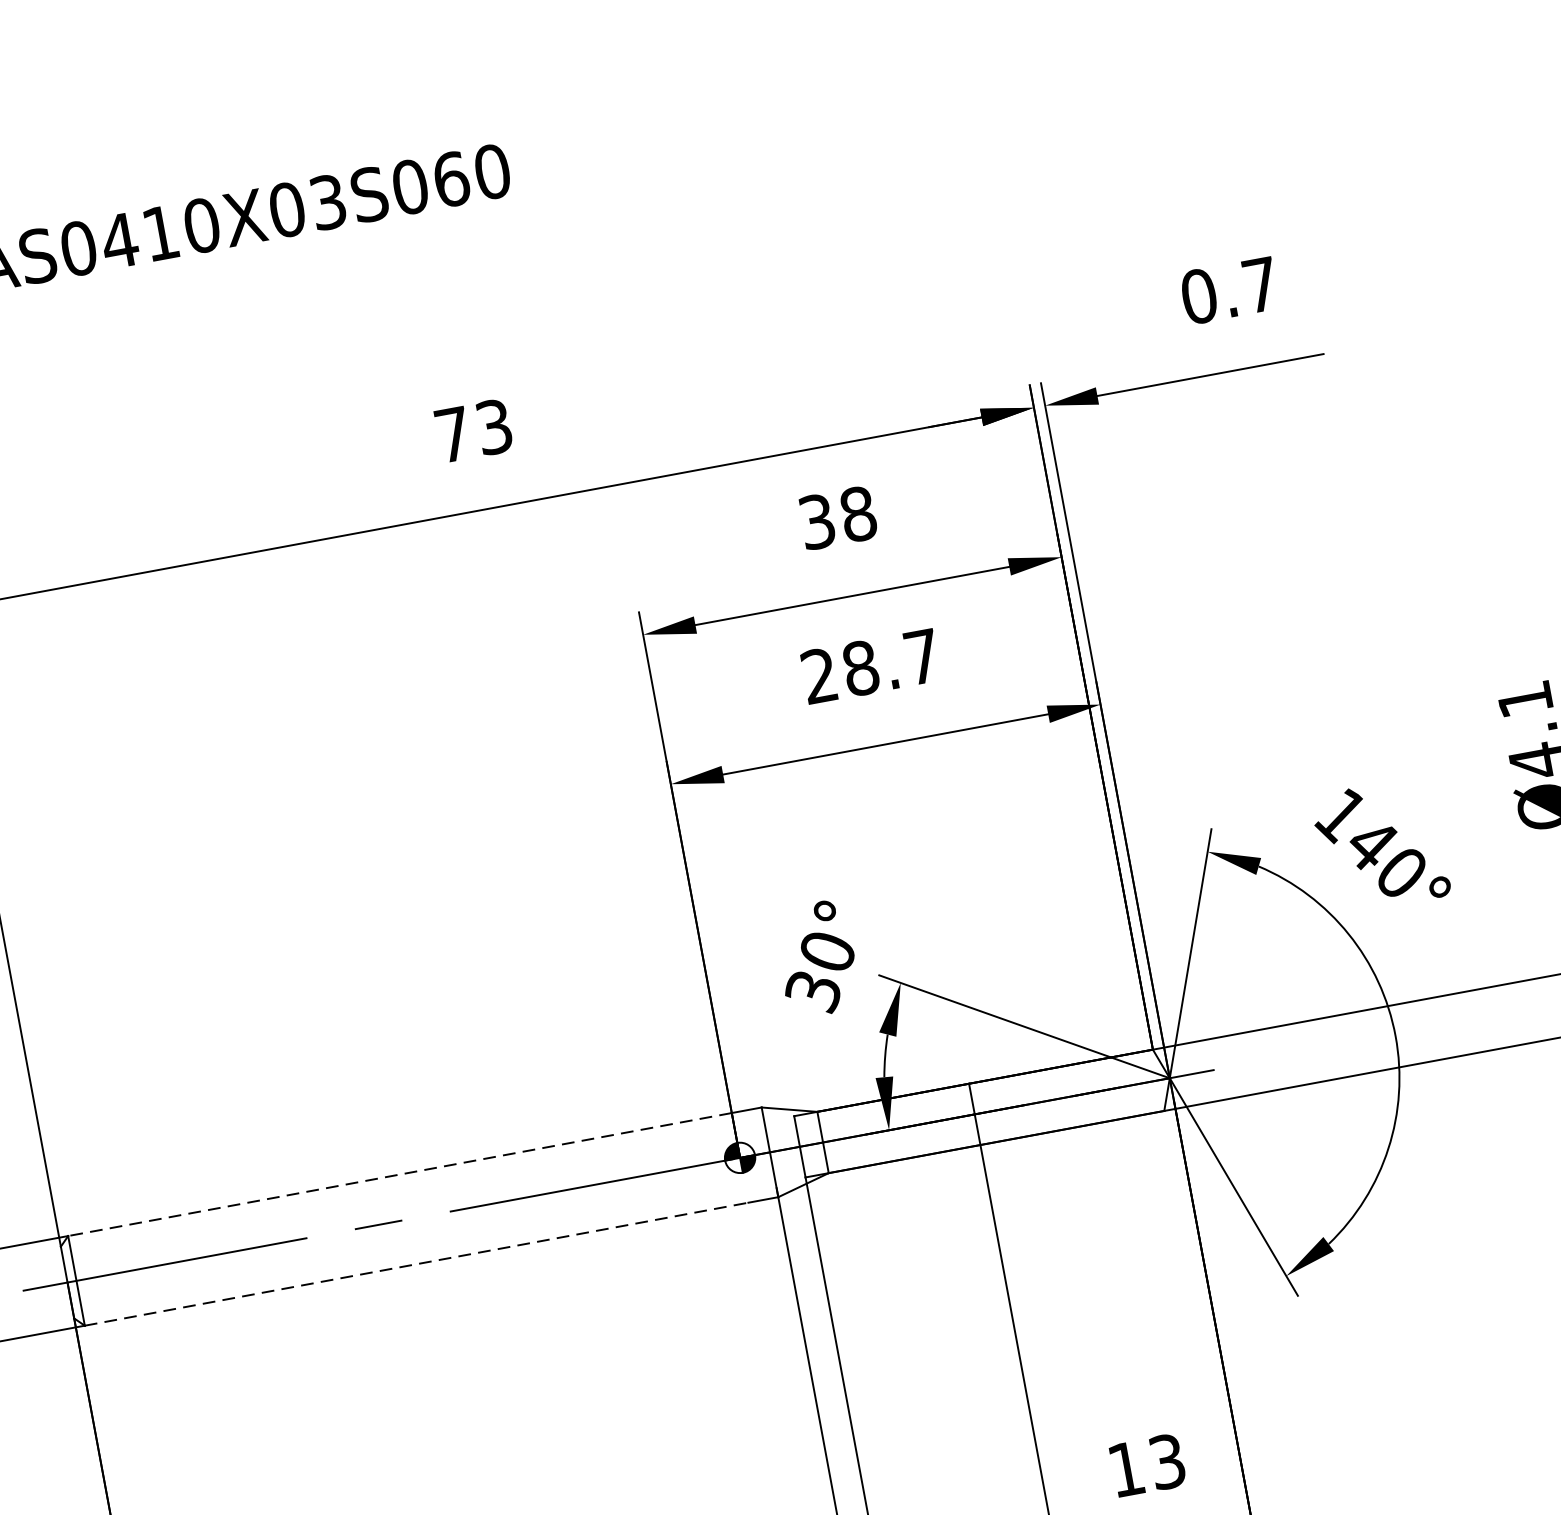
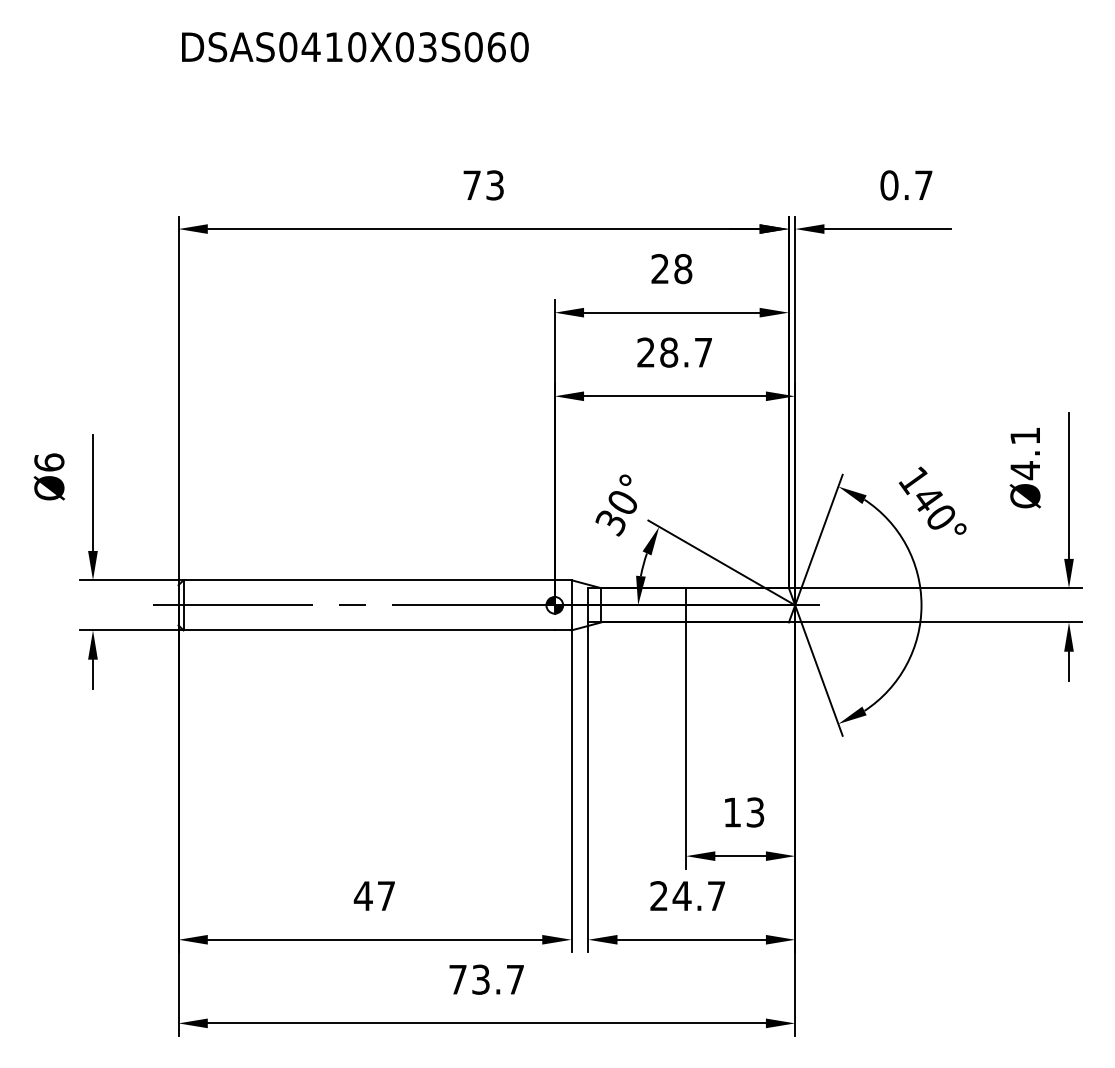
text: (816, 522) -> (659, 269), 38 -> 28
line: (400, 1174) -> (369, 580), dashed -> solid
line: (417, 1264) -> (369, 630), dashed -> solid

